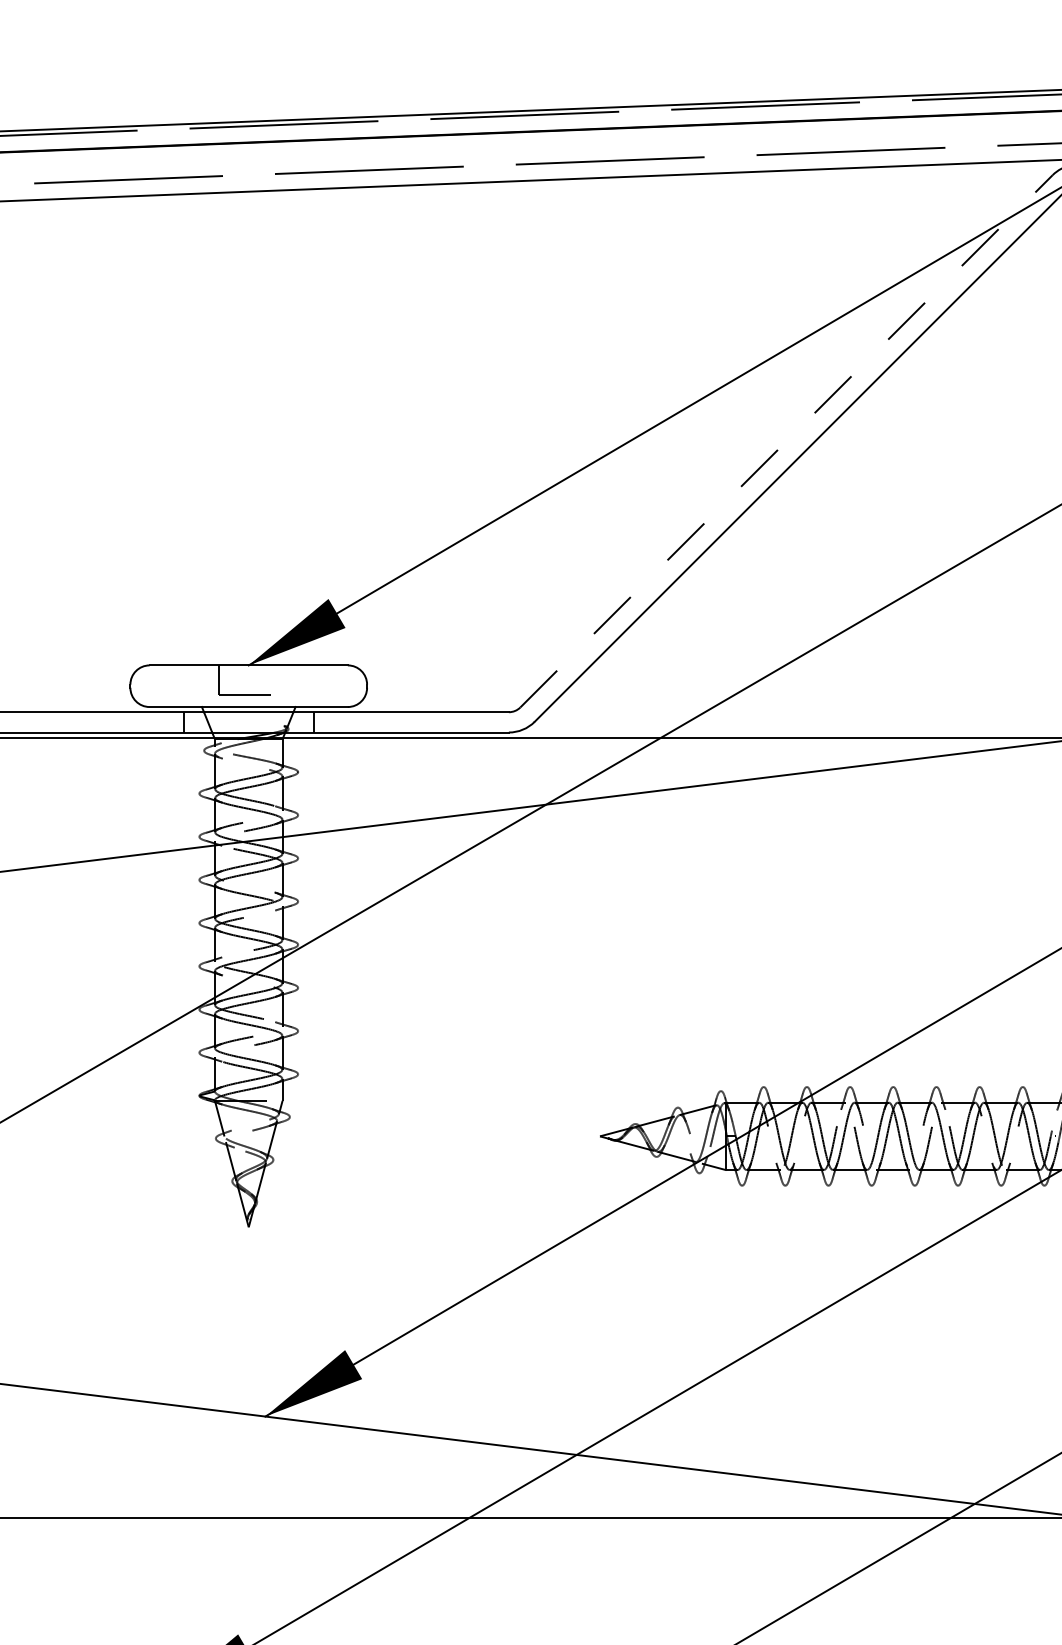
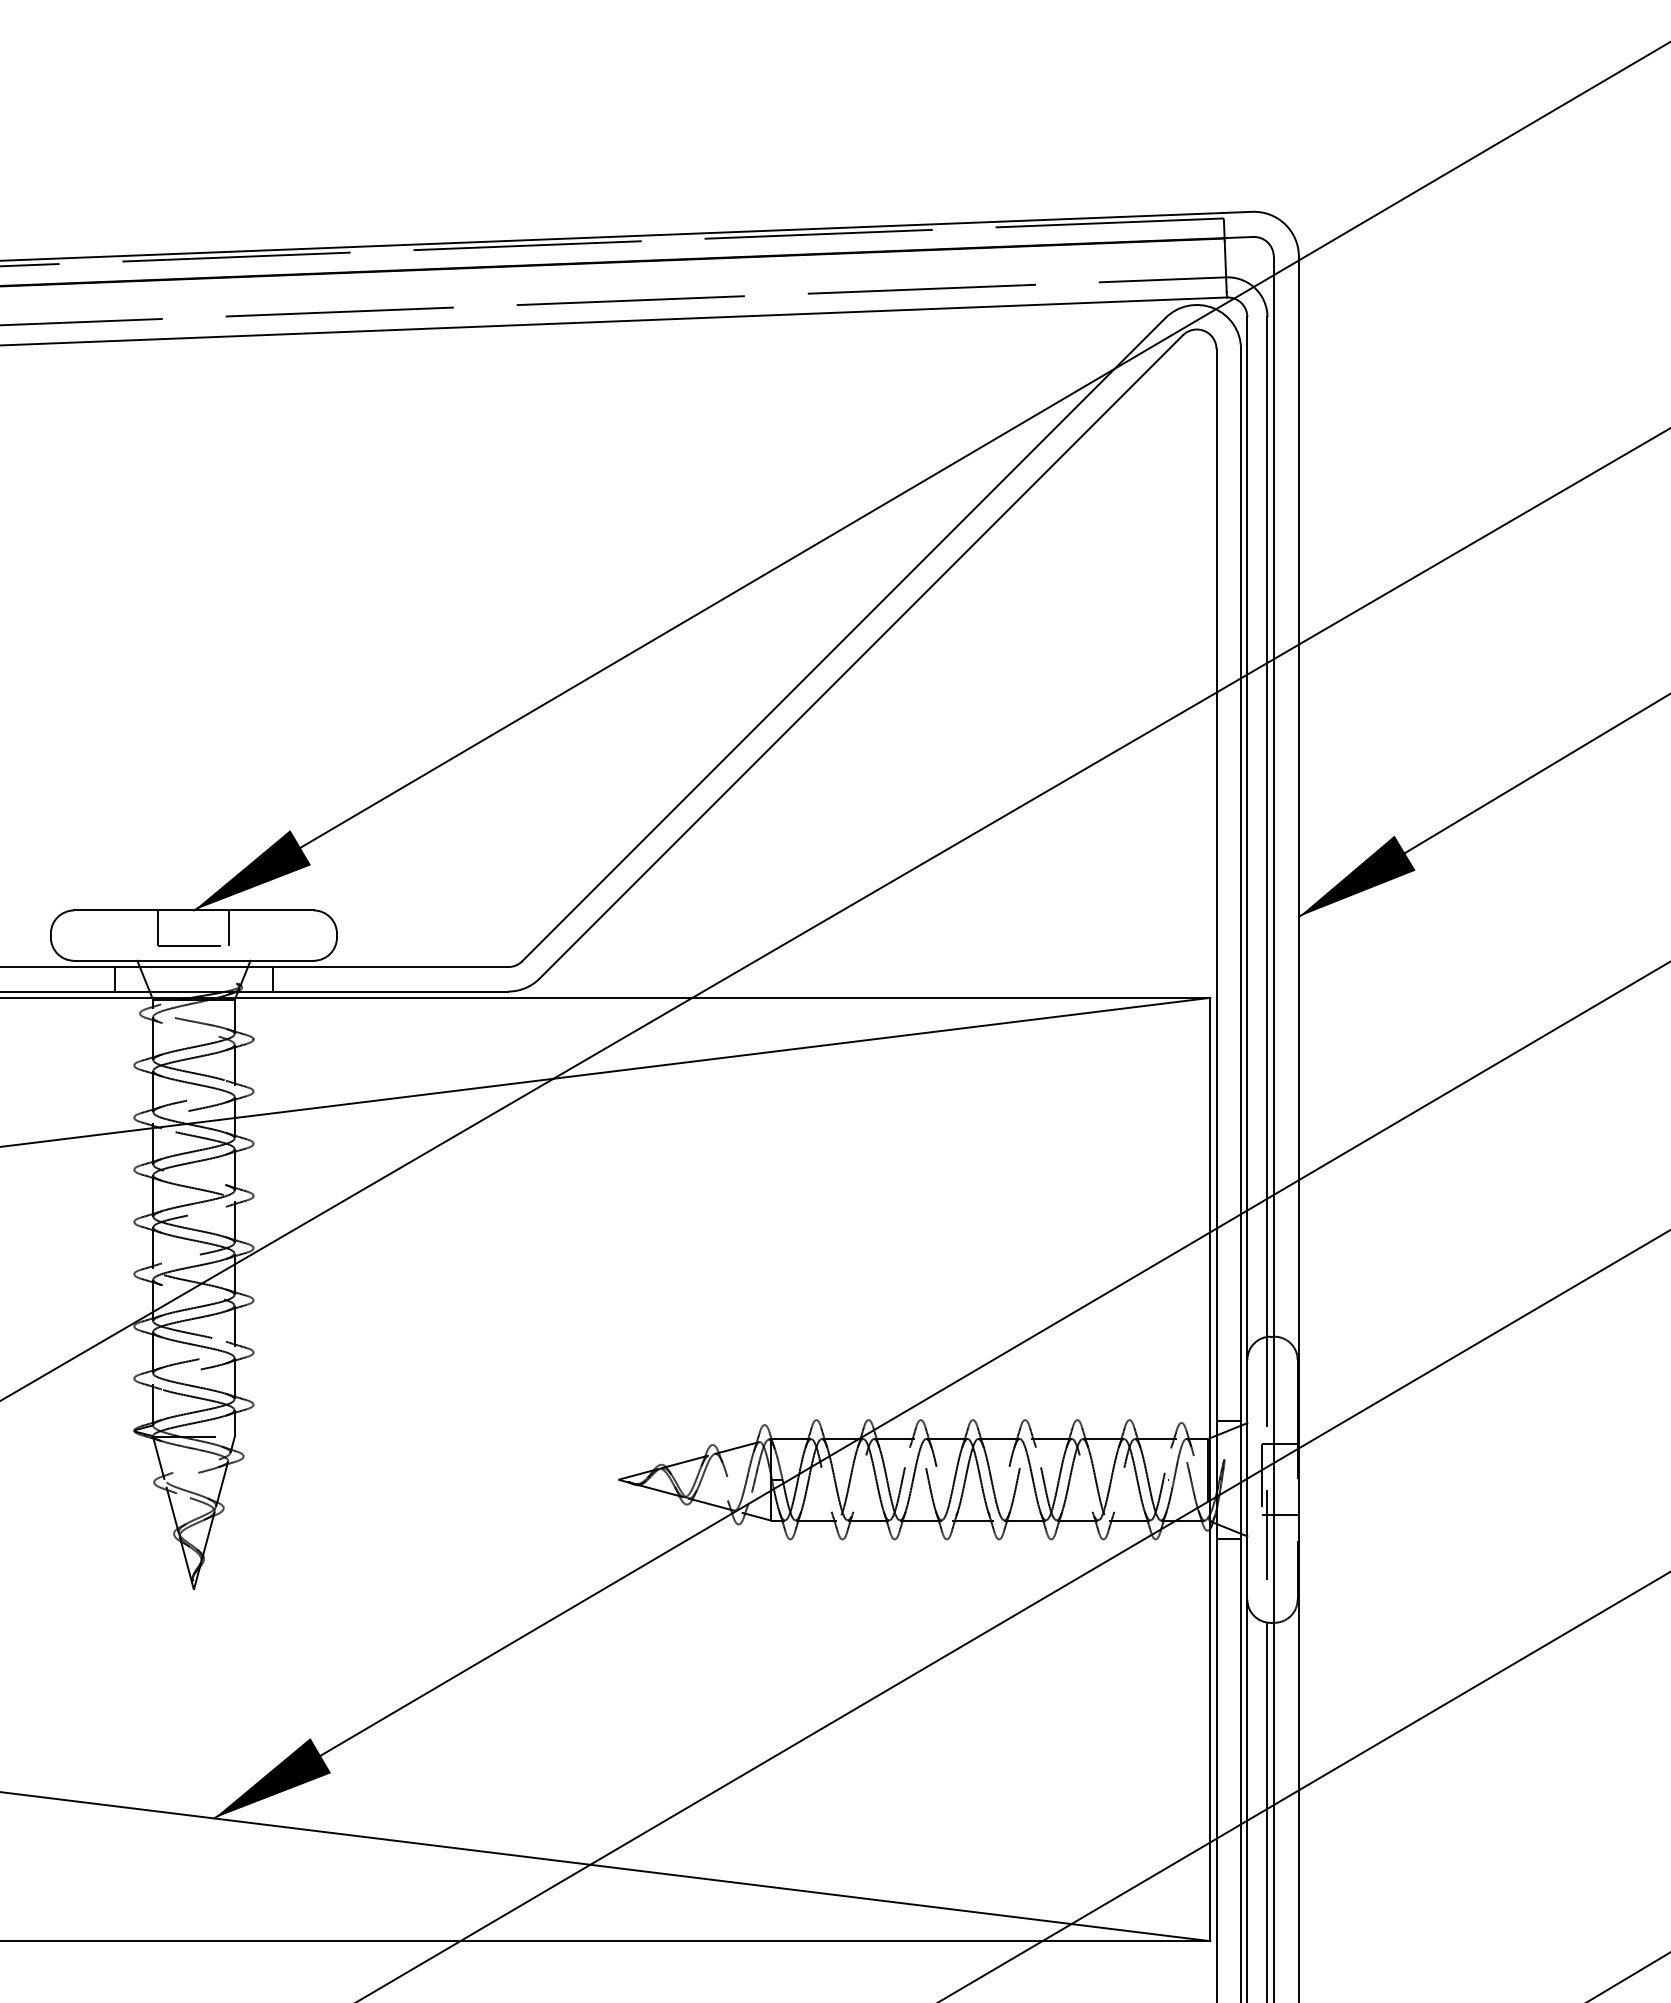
line: (786, 441) -> (843, 639), dashed -> solid
line: (278, 679) -> (229, 927), added

